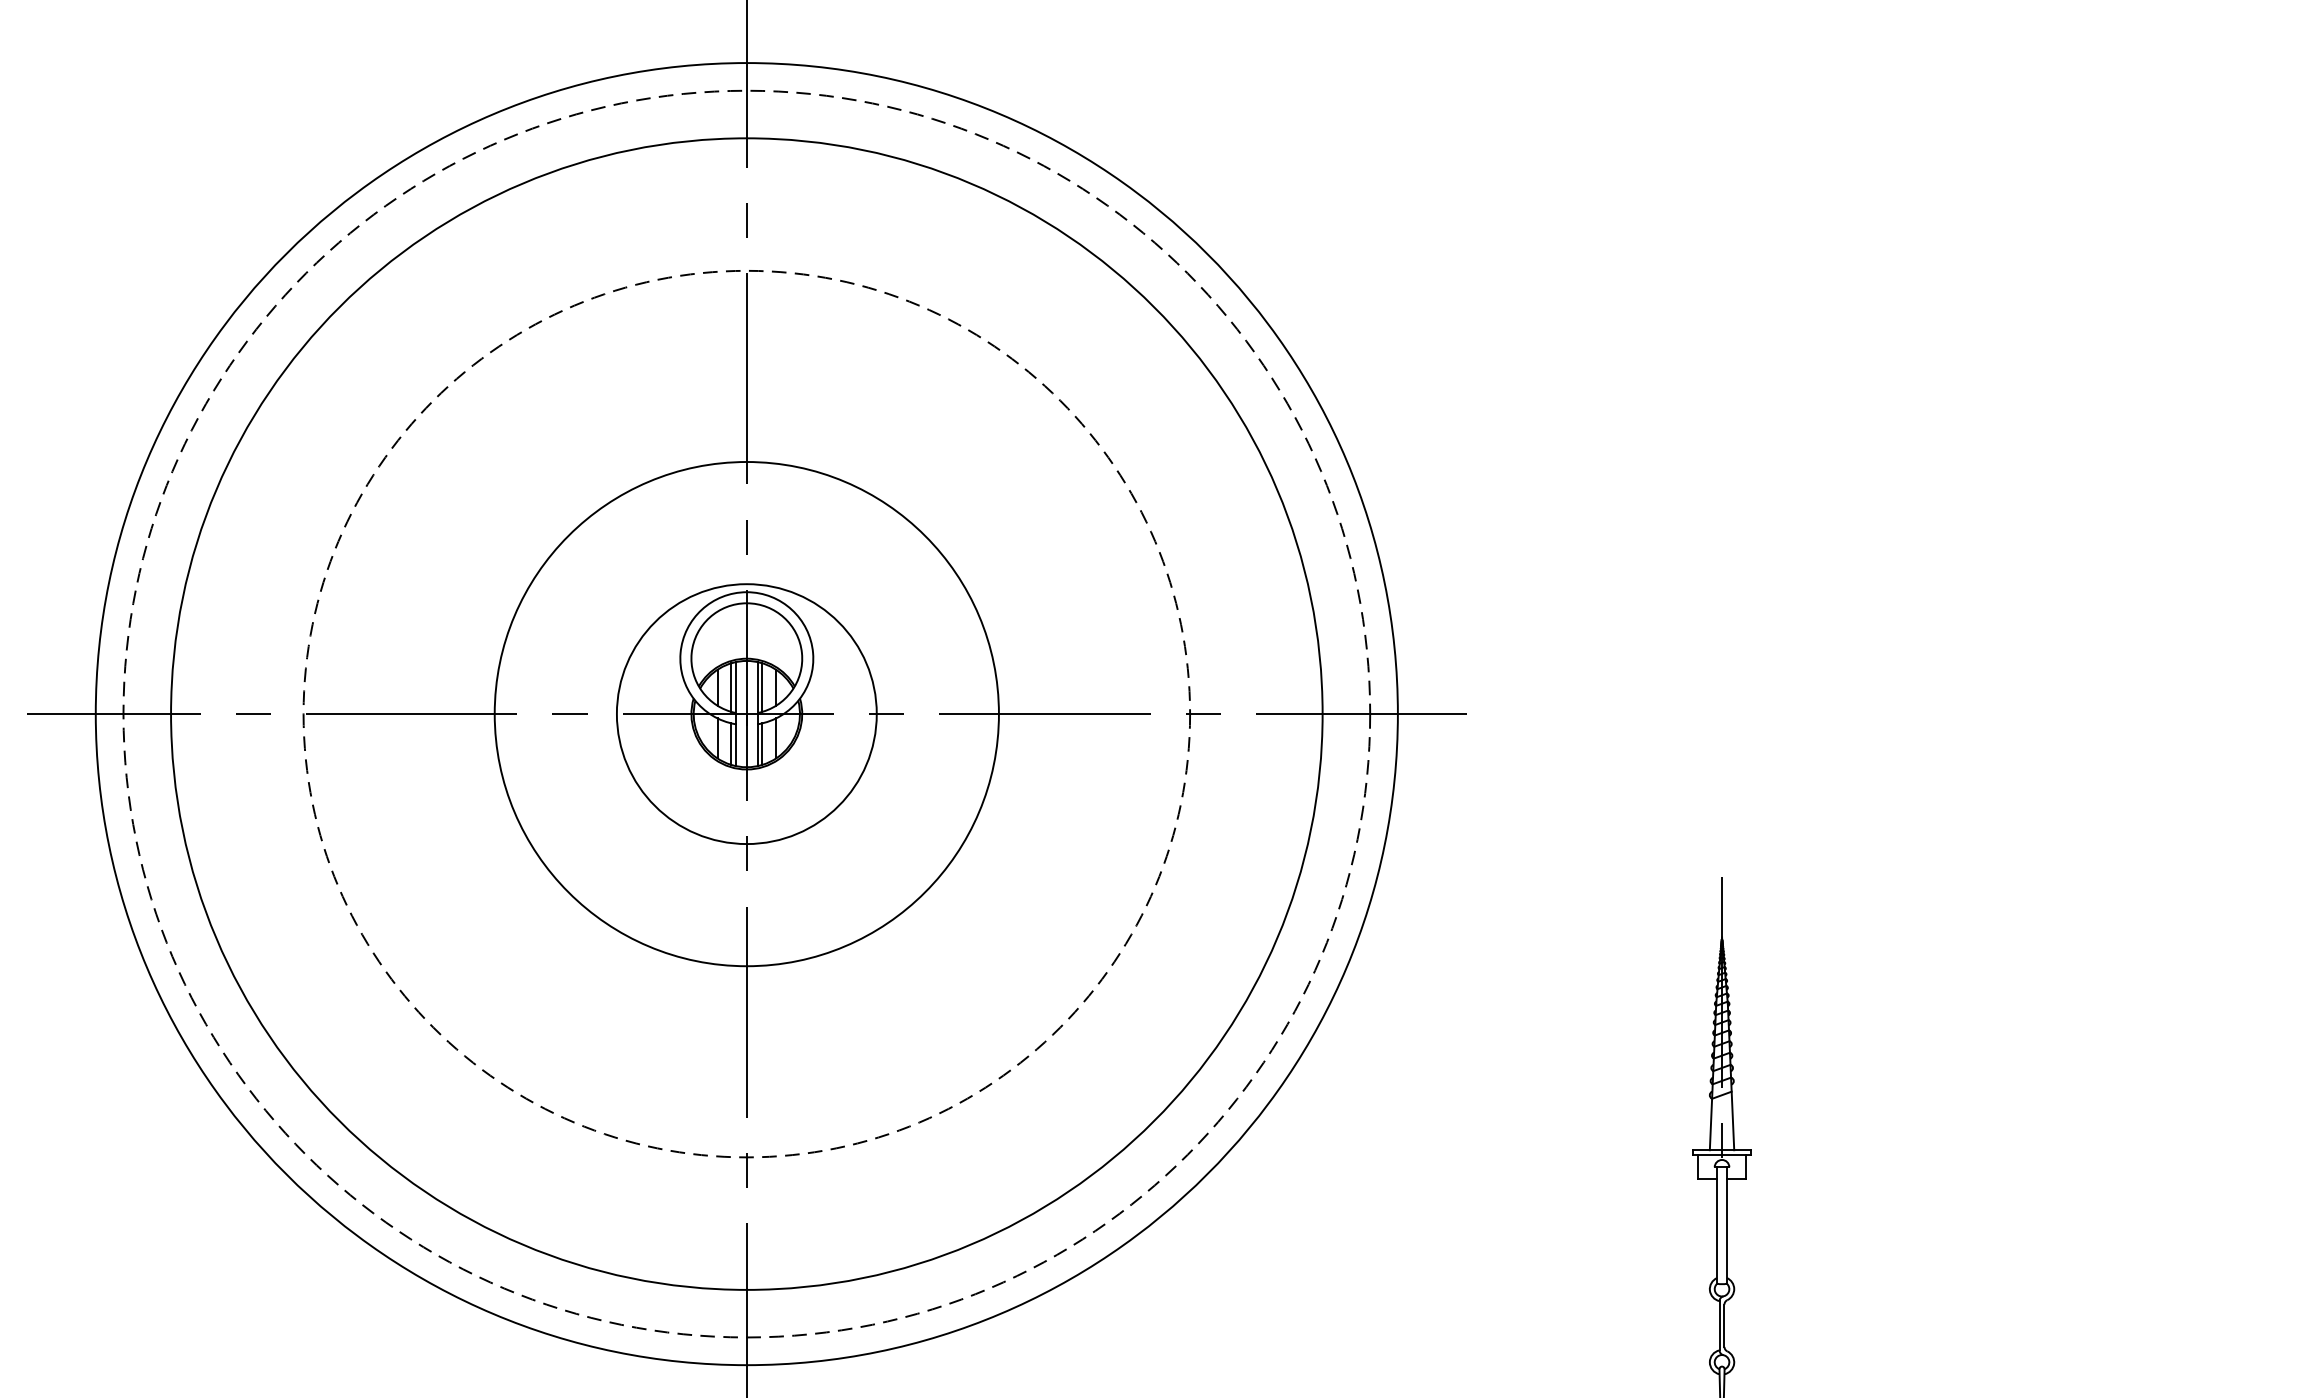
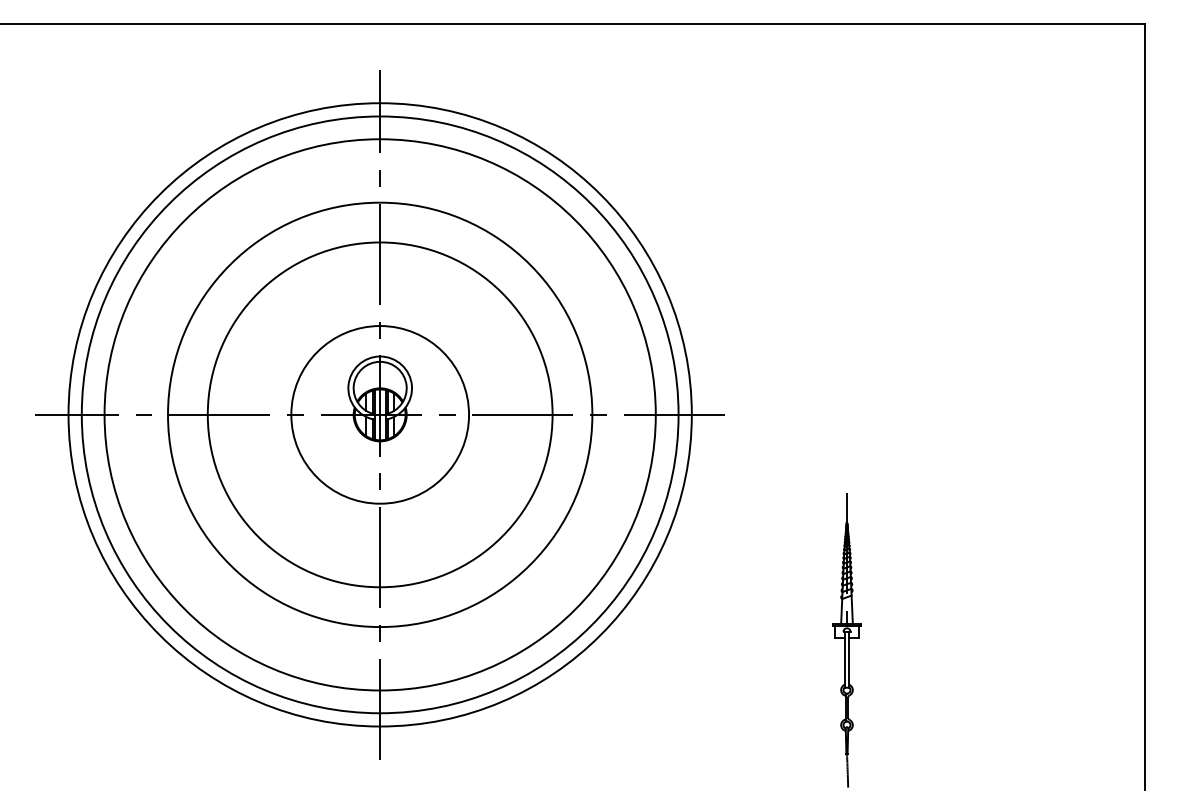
circle: (745, 713) -> (379, 414), dashed -> solid
circle: (745, 713) -> (379, 414), size x1.43
circle: (747, 713) -> (380, 414), dashed -> solid
circle: (747, 713) -> (380, 414), size x1.43

